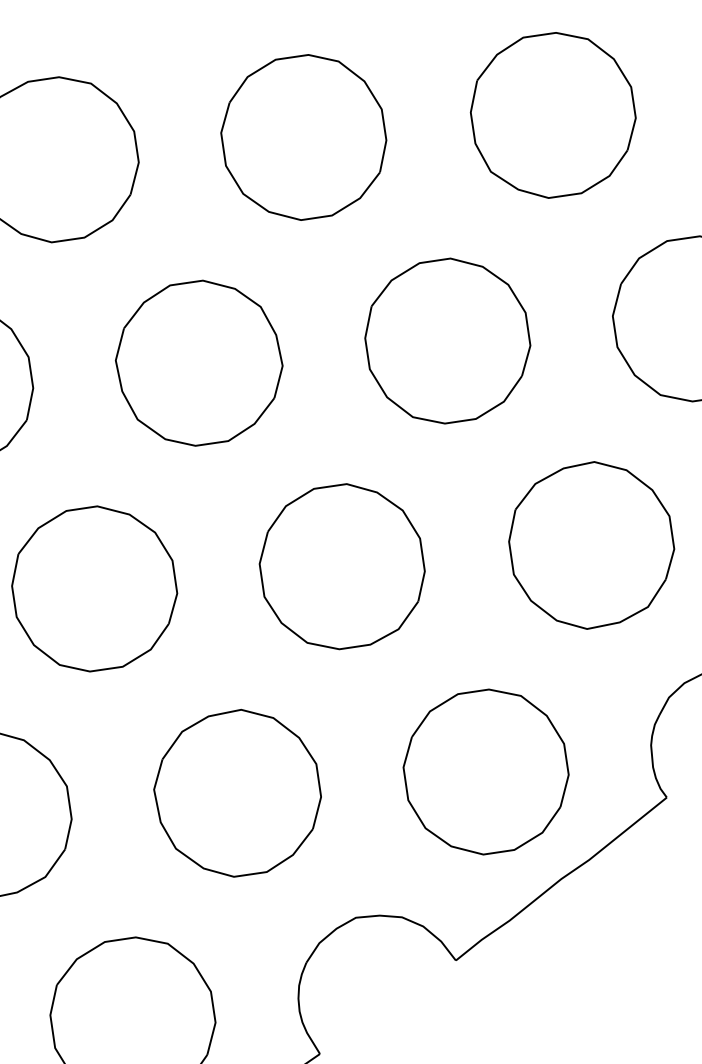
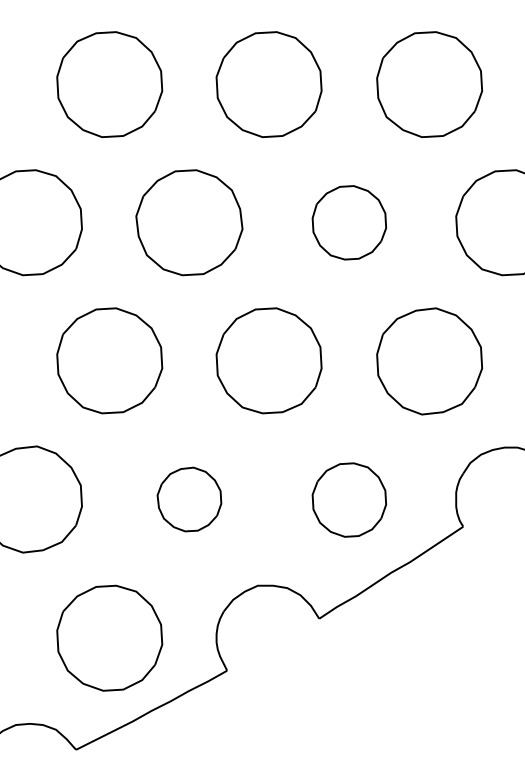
part: (447, 340) -> (349, 222), size x0.7
part: (486, 771) -> (349, 499), size x0.7
part: (237, 793) -> (189, 499), size x0.6

